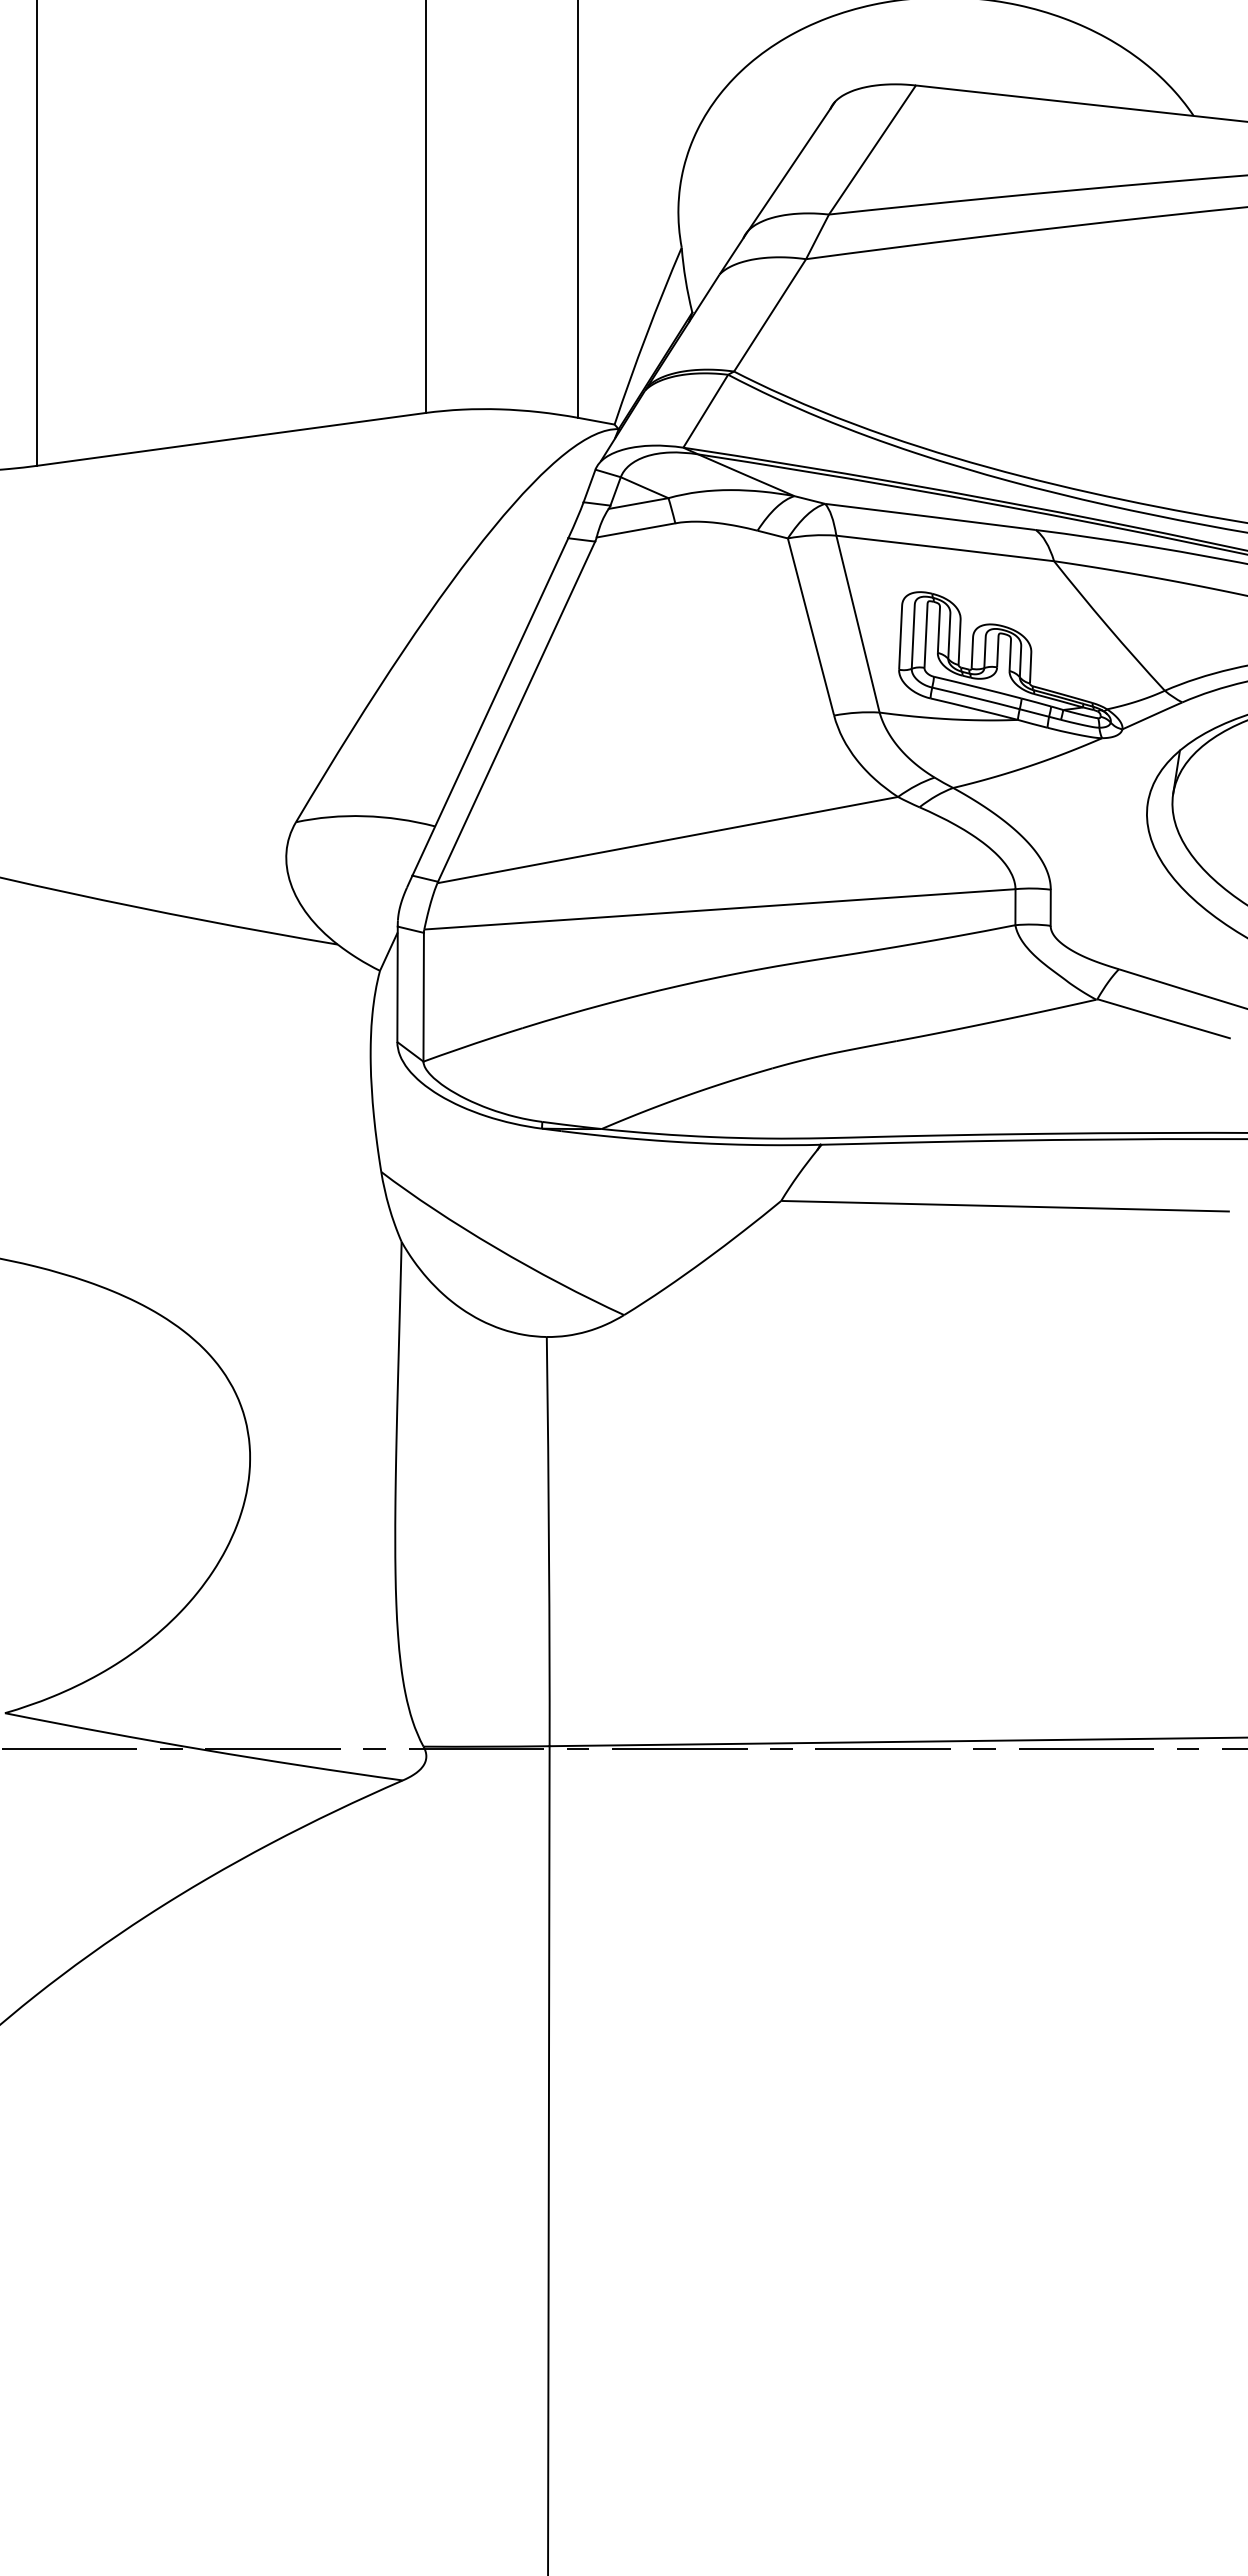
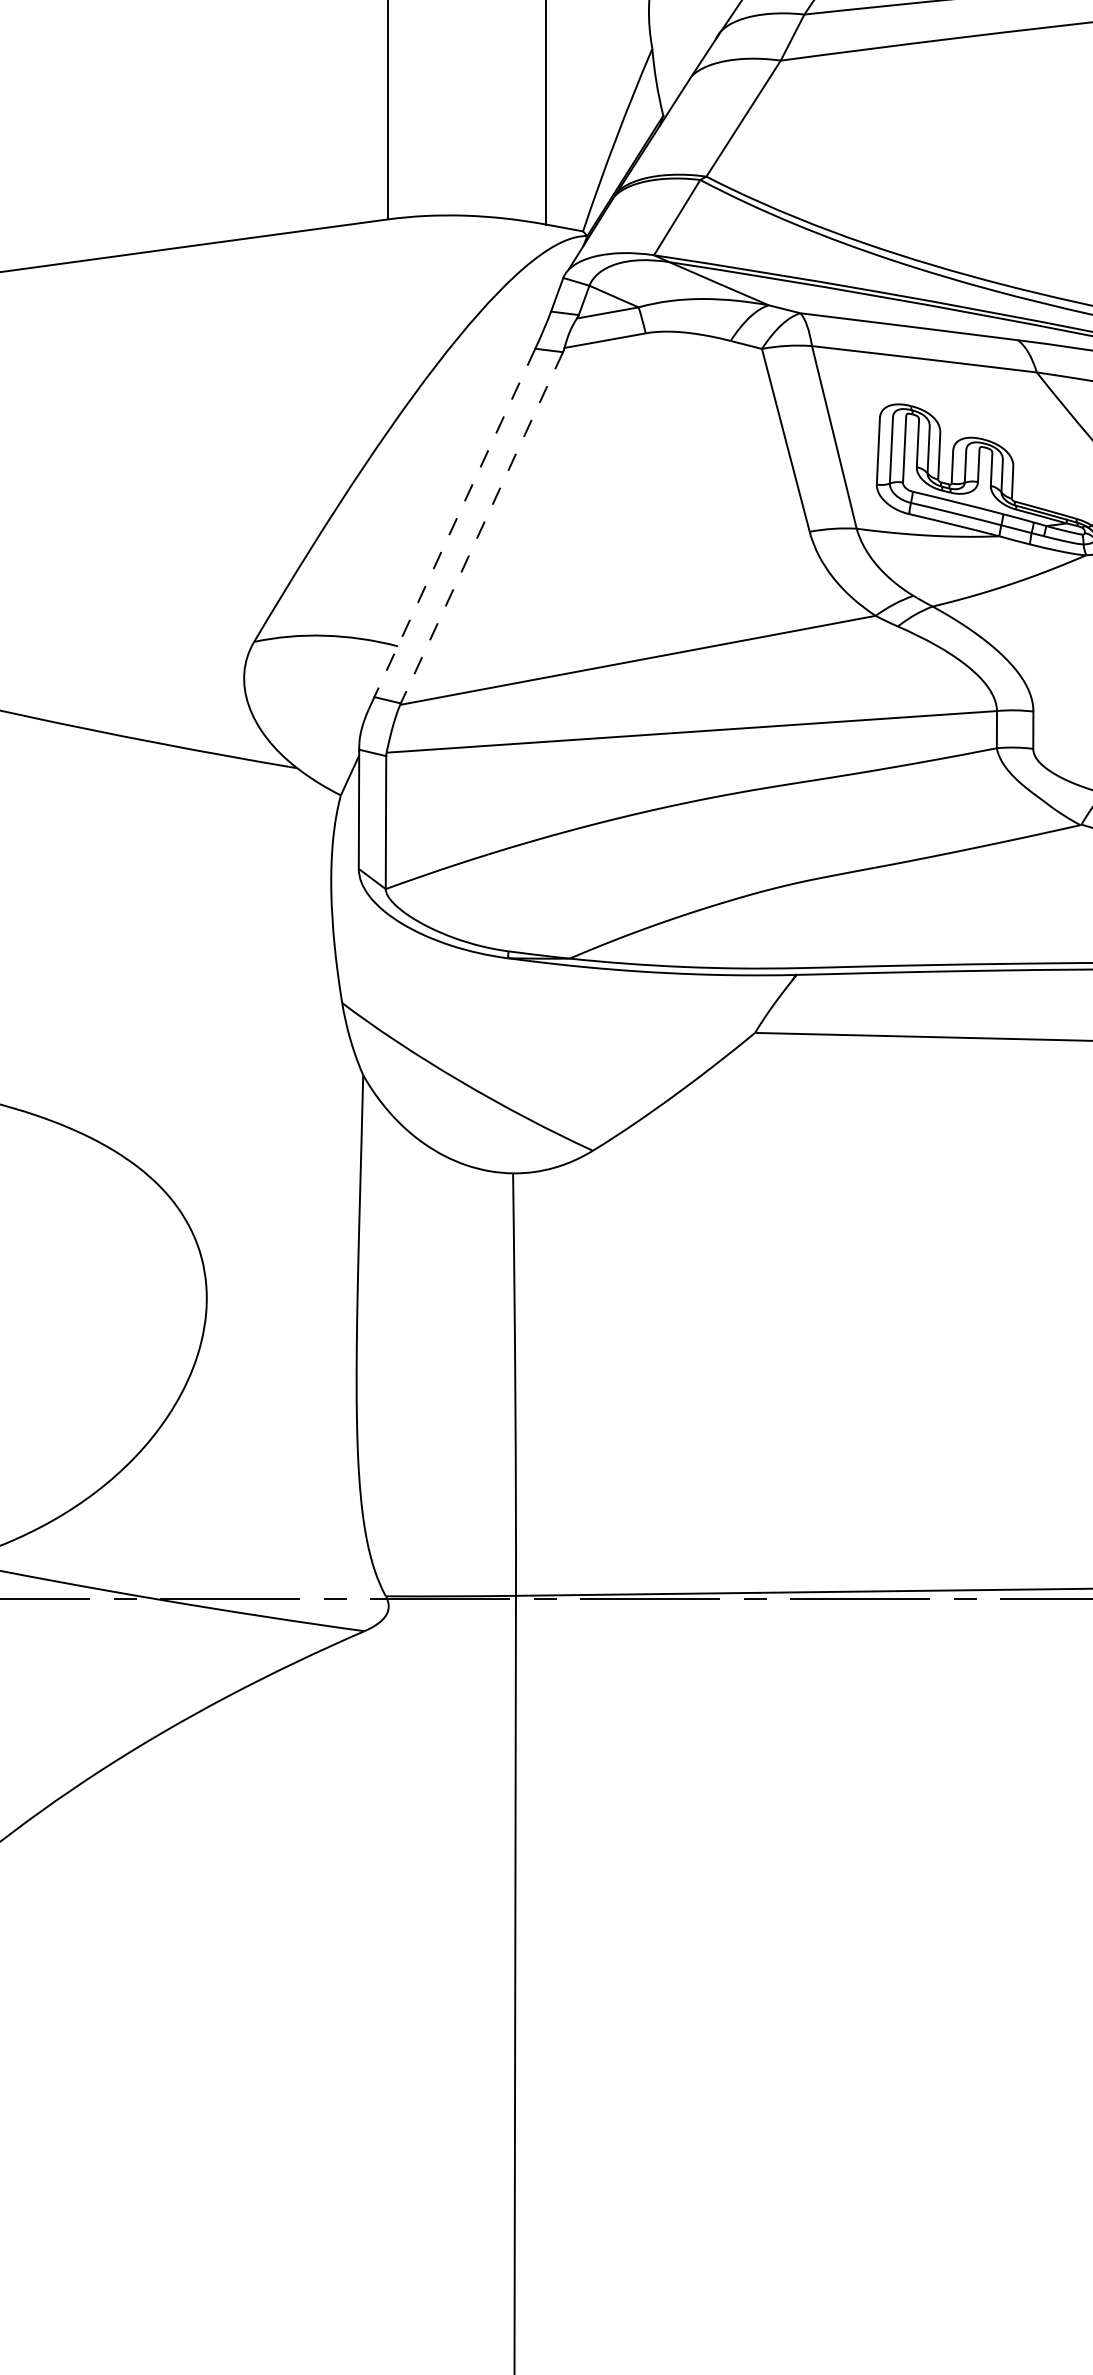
line: (490, 706) -> (454, 522), solid -> dashed
line: (516, 712) -> (481, 528), solid -> dashed

